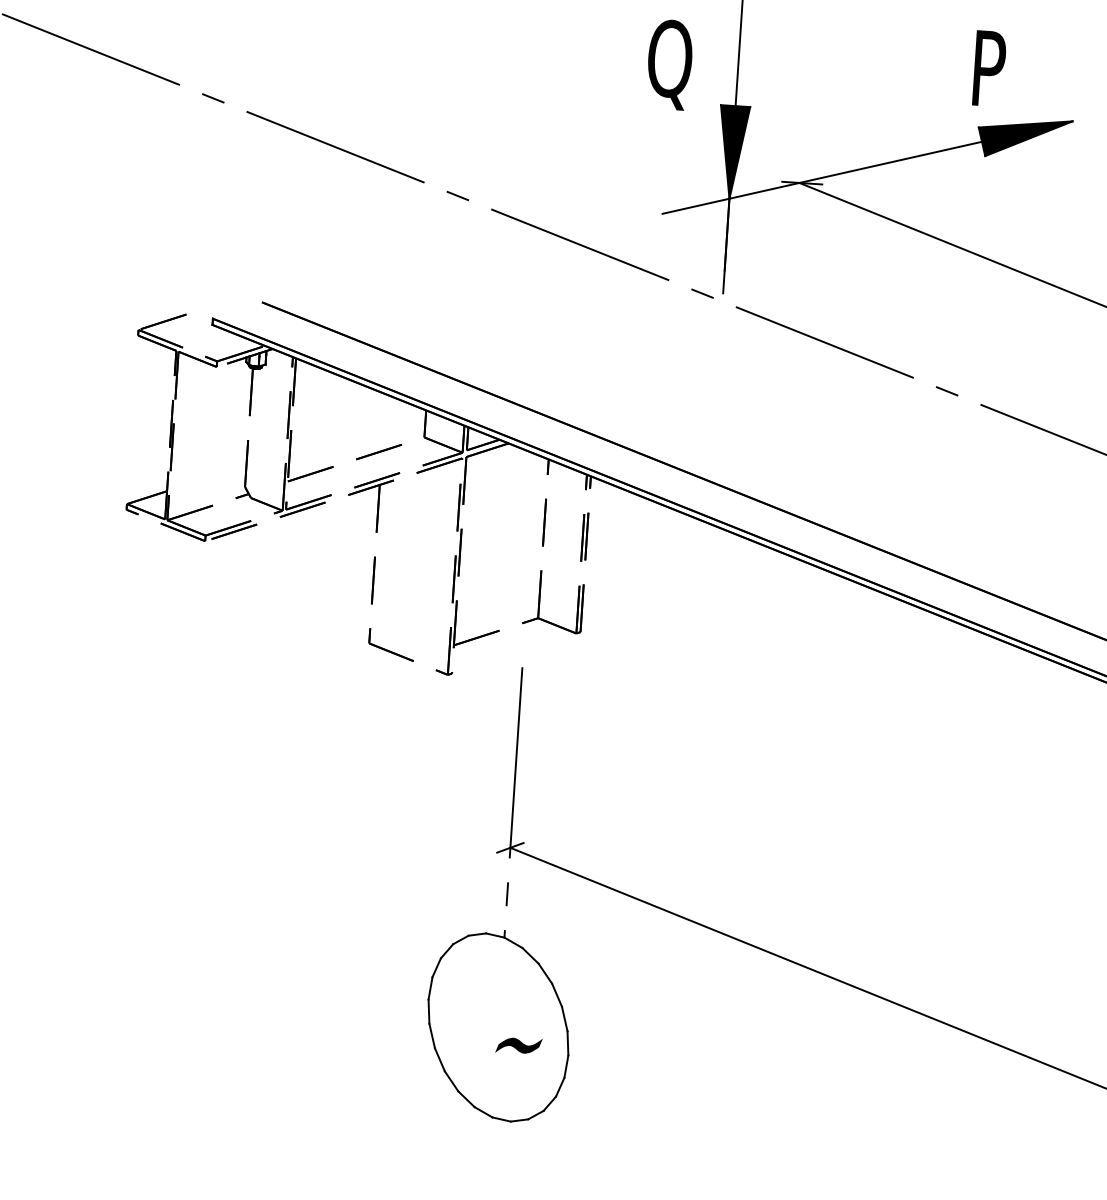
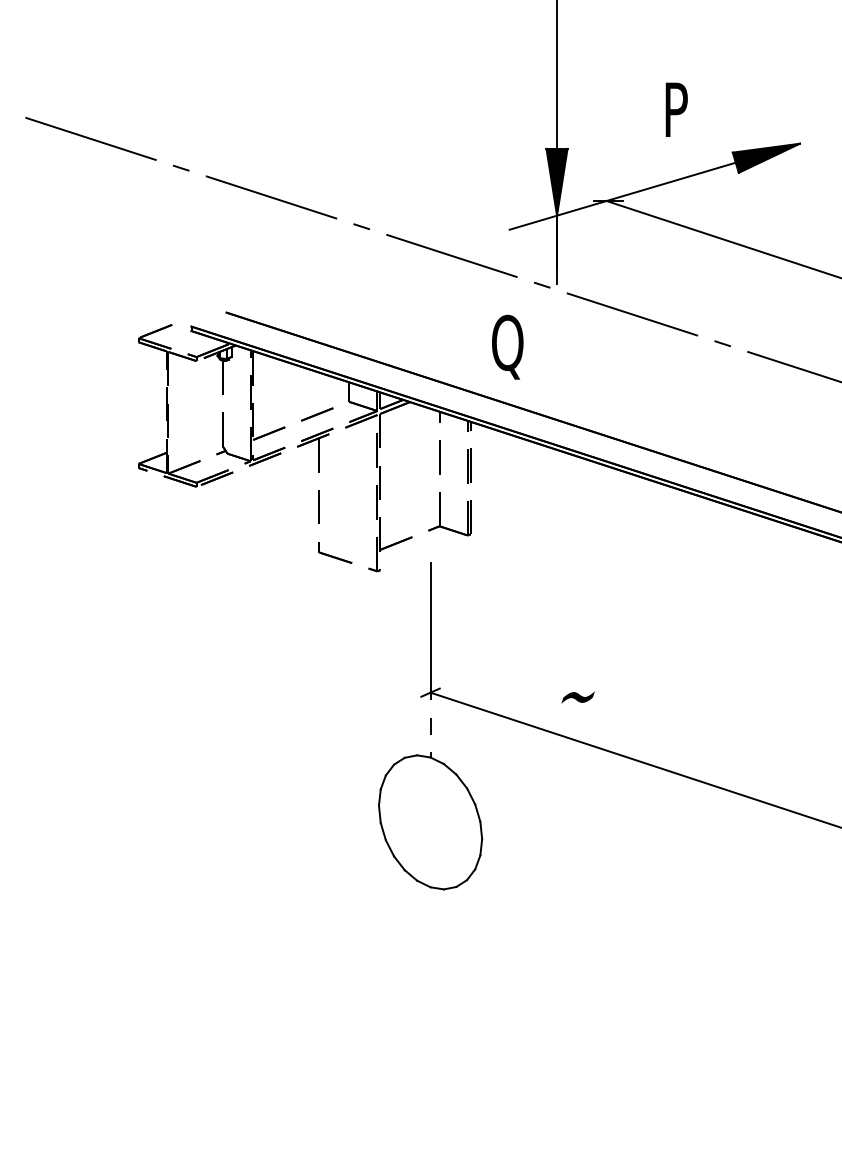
text: (669, 63) -> (507, 346), moved
text: (989, 68) -> (676, 109), moved
text: (518, 1045) -> (577, 697), moved

